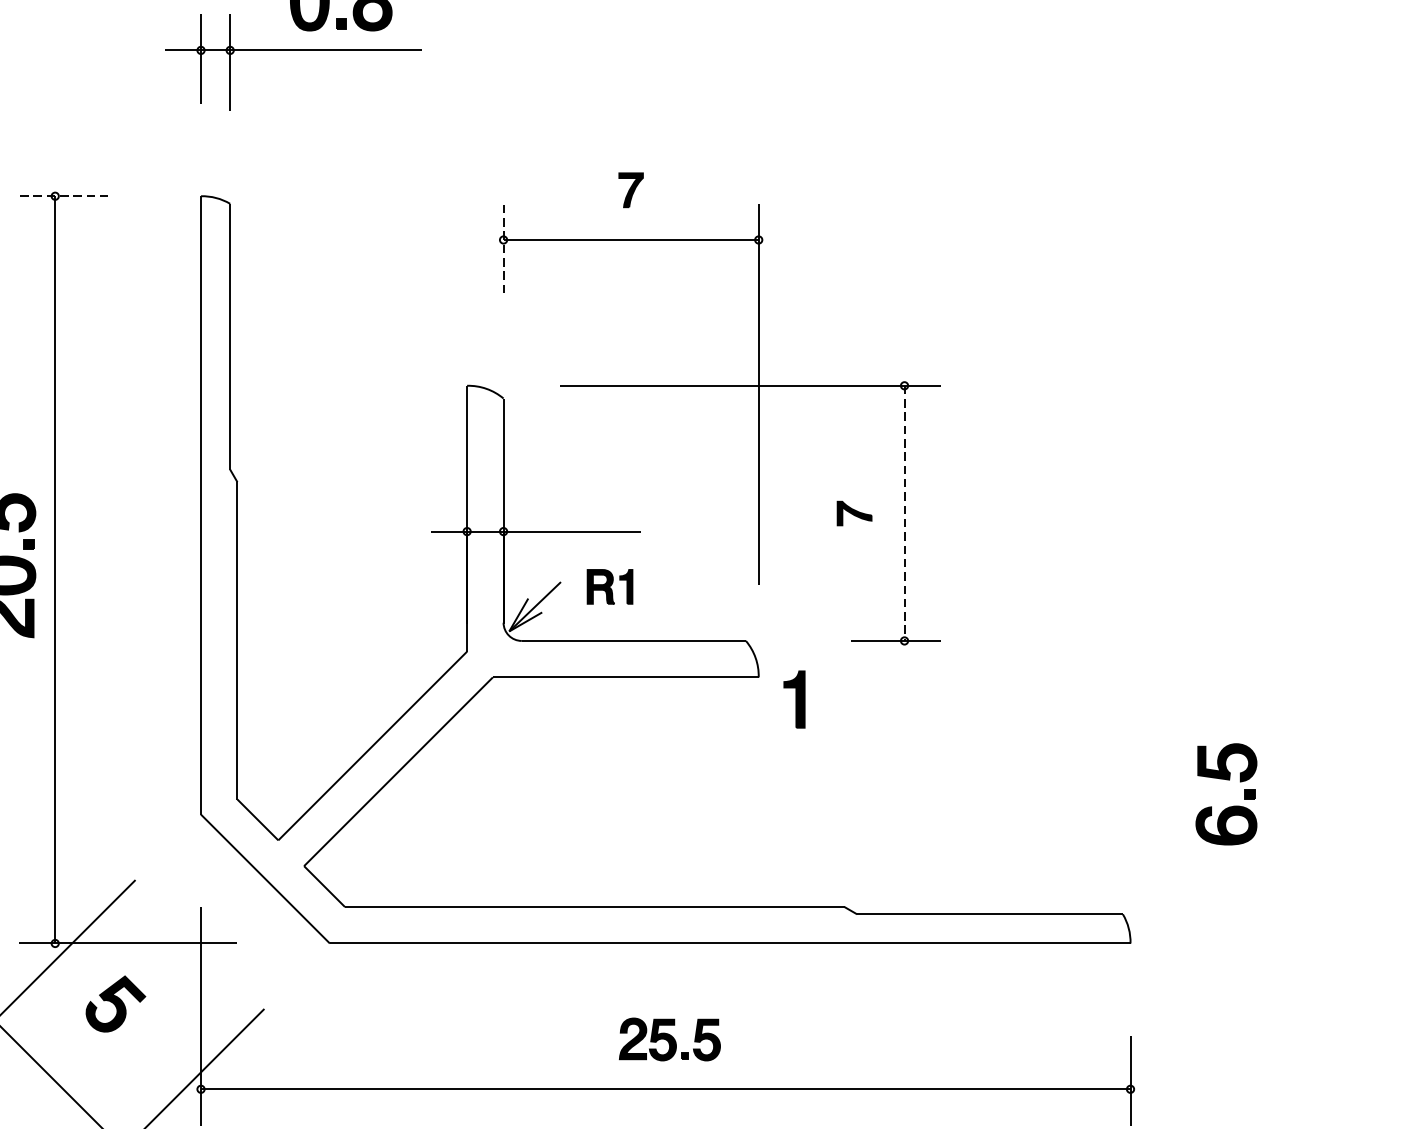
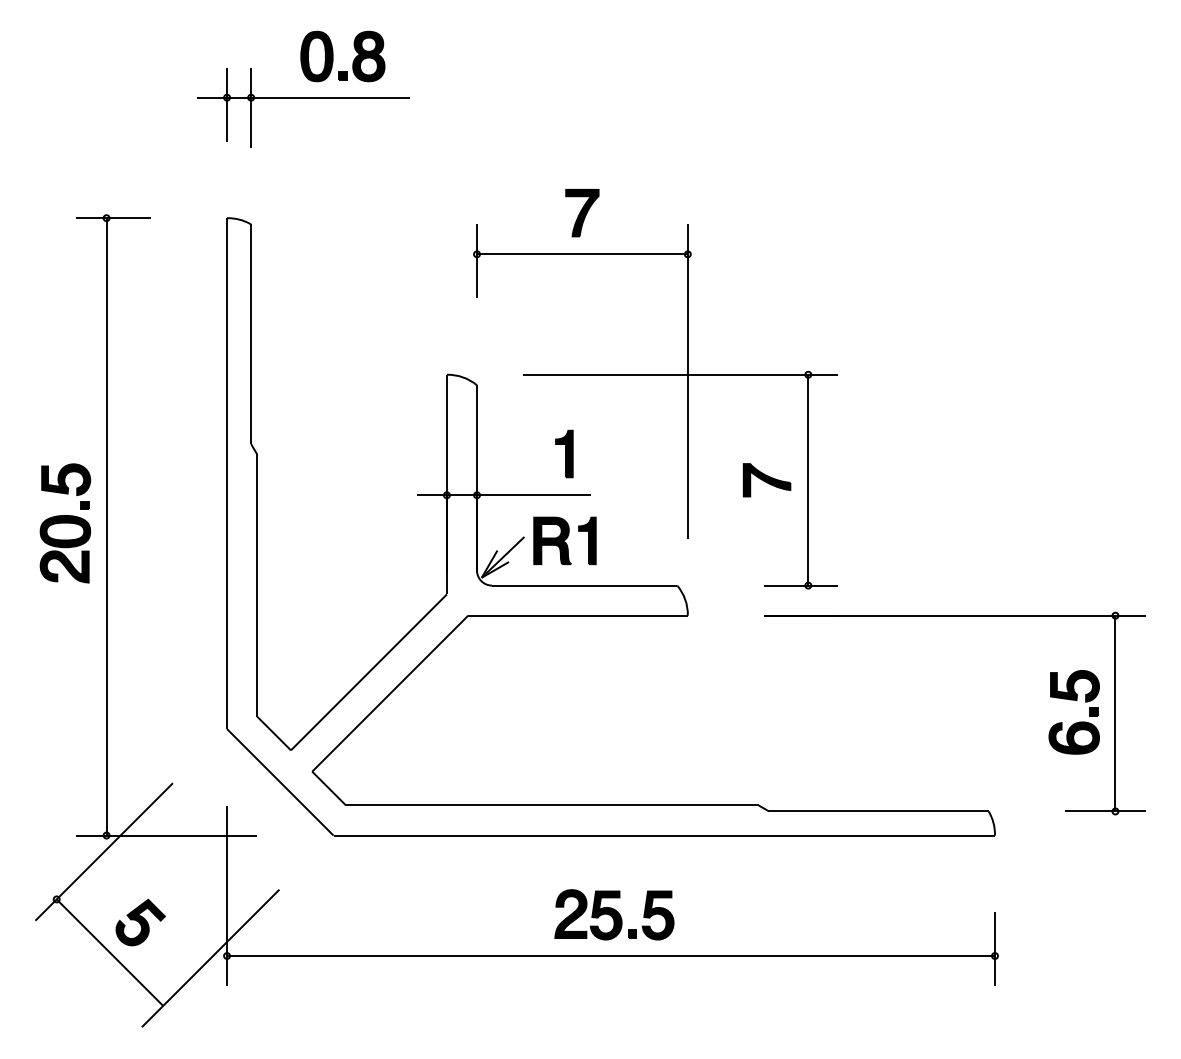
part: (631, 190) -> (582, 213), size x1.67
line: (63, 196) -> (113, 218), dashed -> solid
line: (504, 247) -> (477, 260), dashed -> solid
part: (853, 513) -> (766, 480), size x1.67
line: (904, 513) -> (808, 480), dashed -> solid
part: (609, 586) -> (564, 540), size x1.67
part: (1081, 678) -> (954, 616), added
part: (794, 698) -> (564, 453), moved
part: (115, 1003) -> (140, 922), moved
part: (669, 1039) -> (614, 914), size x1.43

